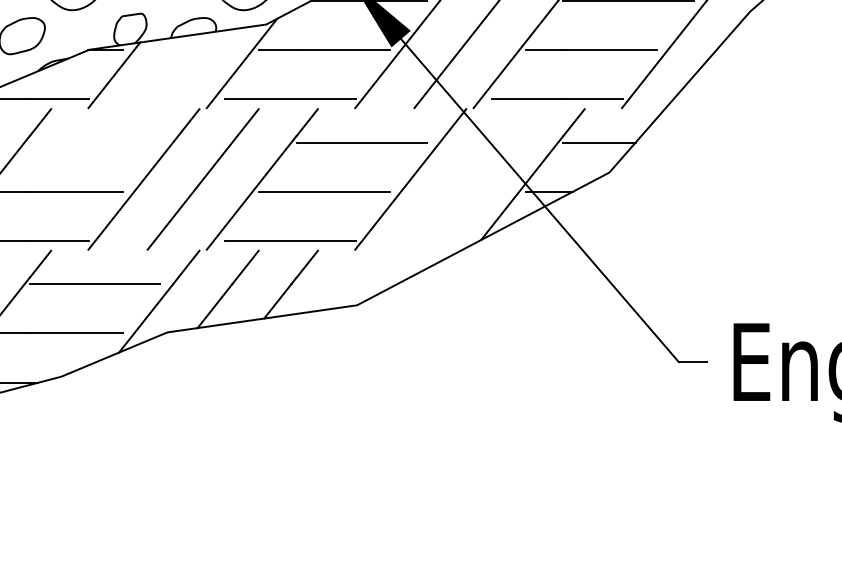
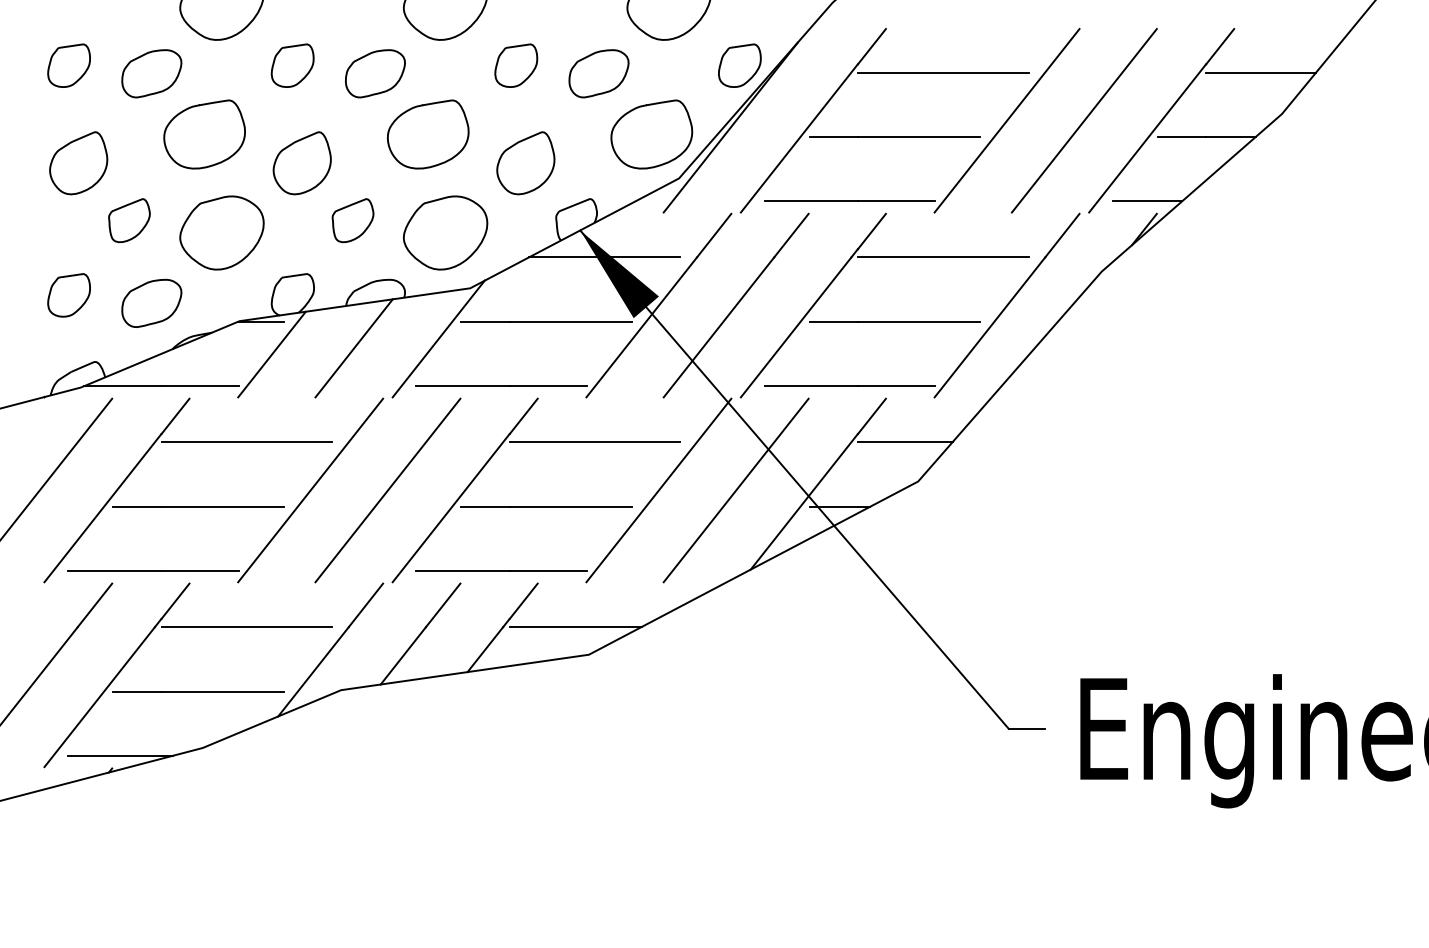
line: (176, 70) -> (353, 348), added
line: (94, 142) -> (246, 442), added
line: (469, 179) -> (735, 490), added
line: (346, 284) -> (575, 627), added

